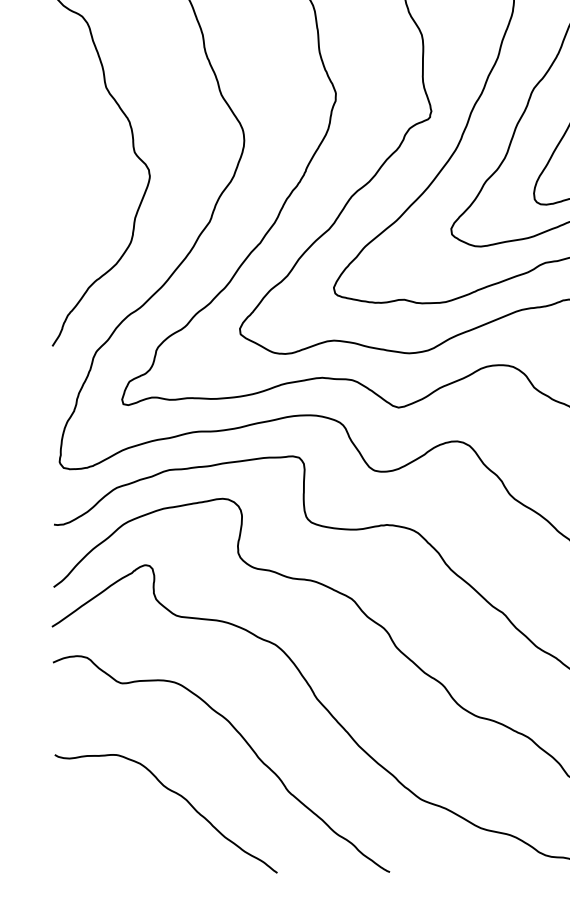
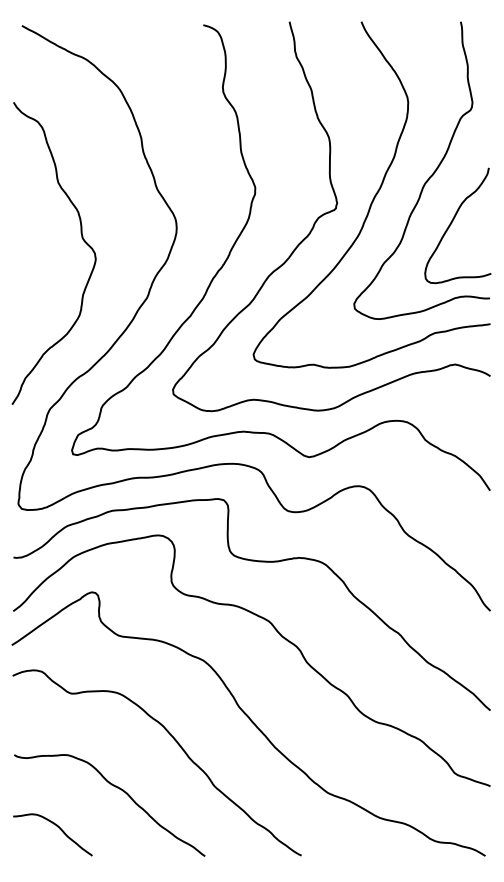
curve: (106, 840) -> (58, 828), added

